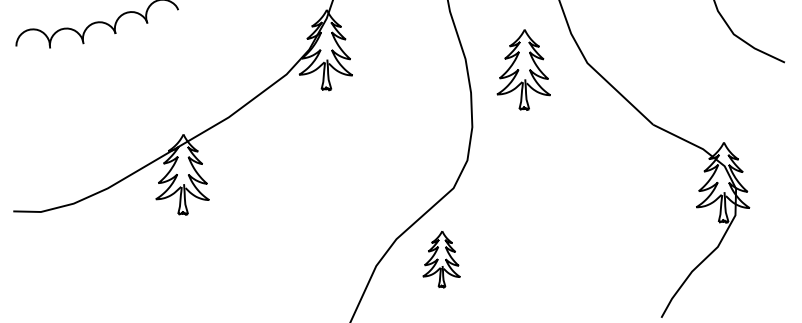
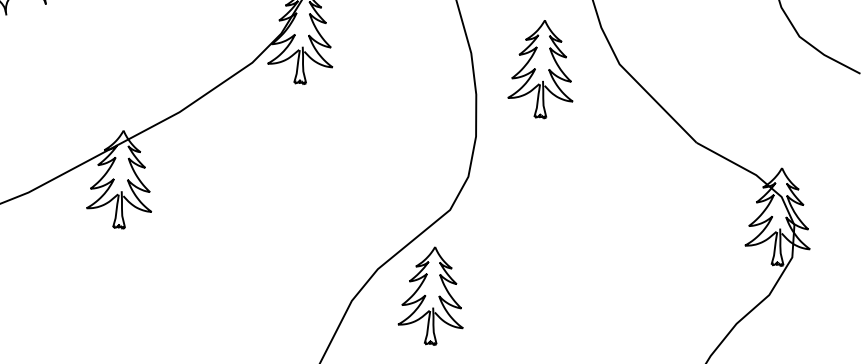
part: (441, 259) -> (431, 296), size x1.43

